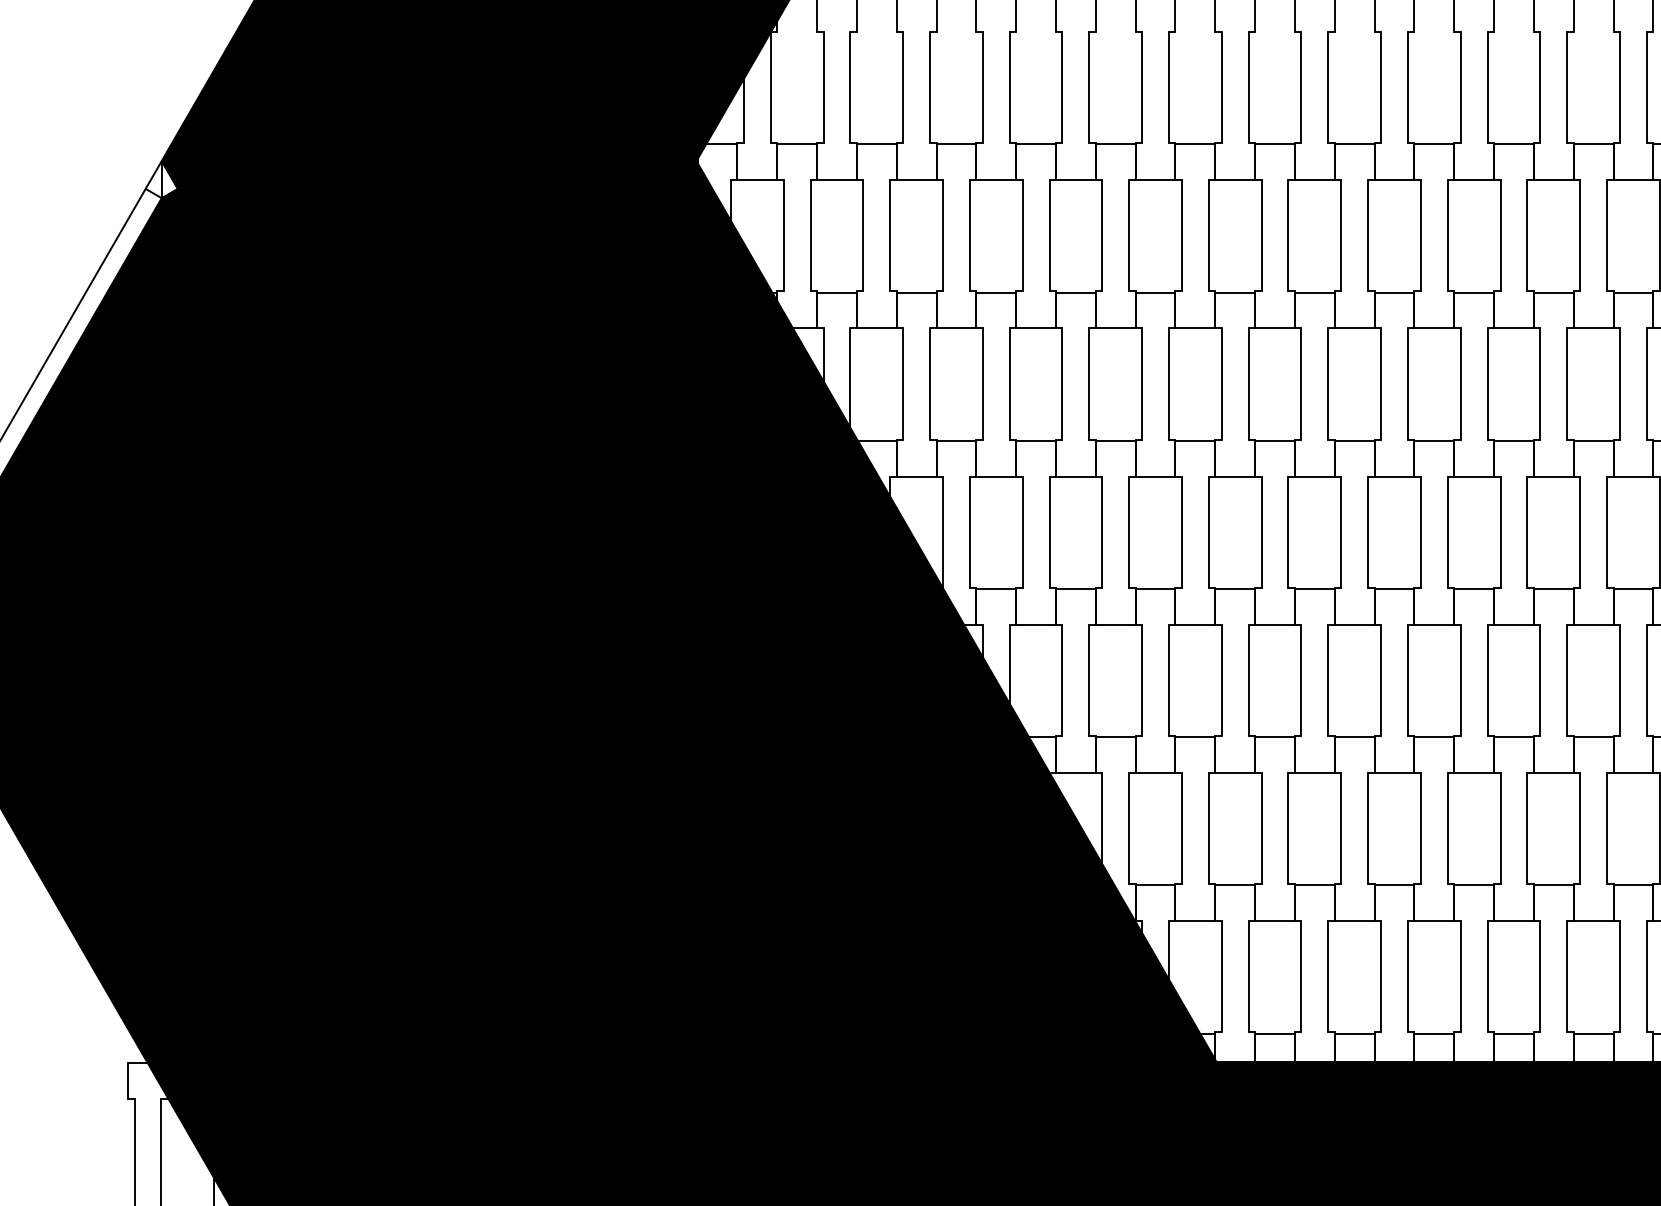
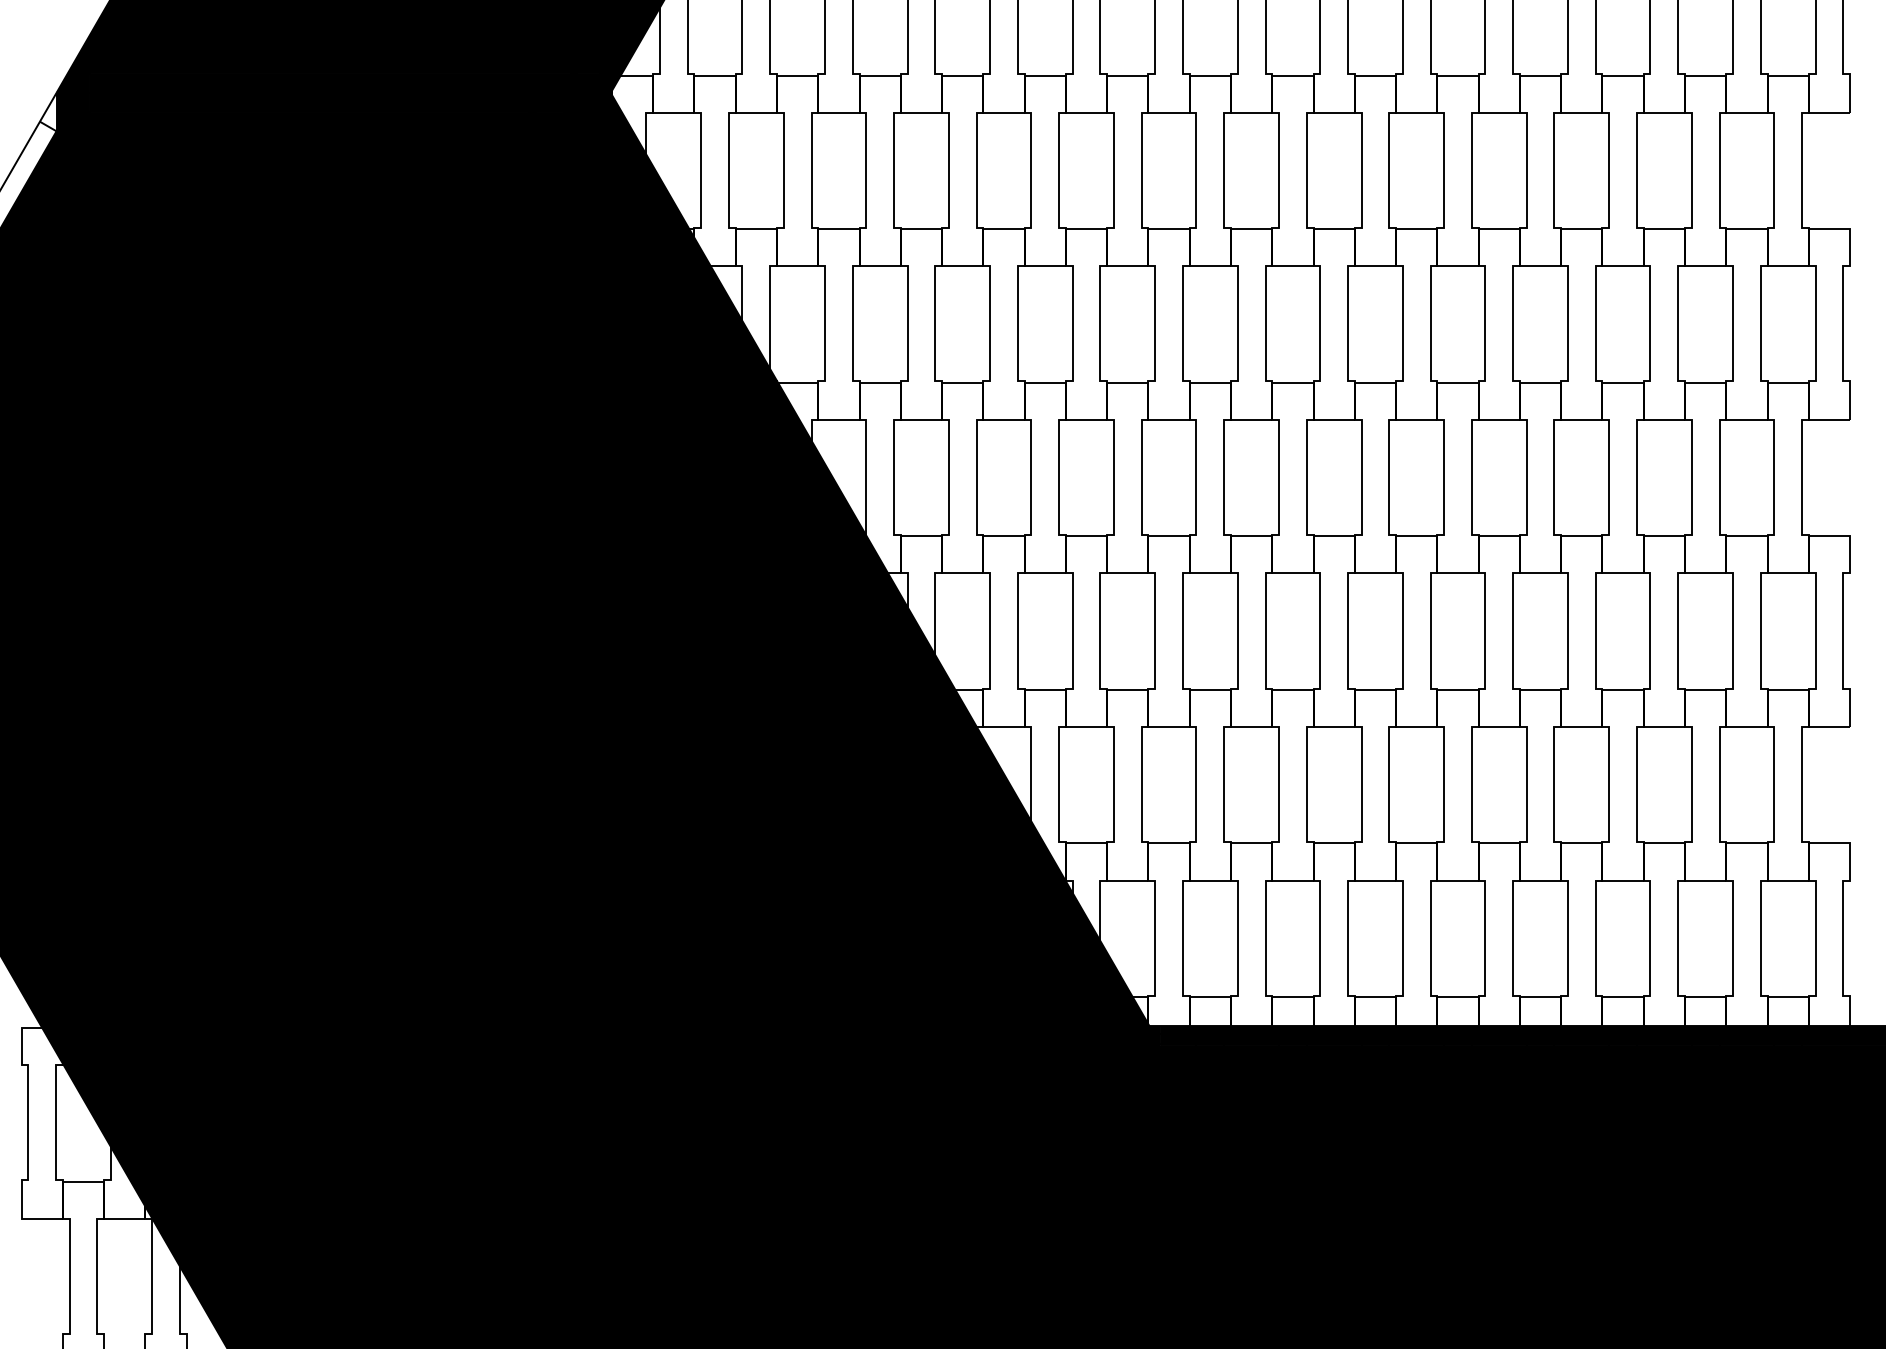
fill: (169, 179) -> (64, 111), added

